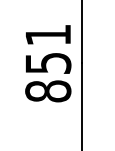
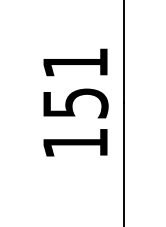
text: (48, 91) -> (75, 143), 851 -> 151

